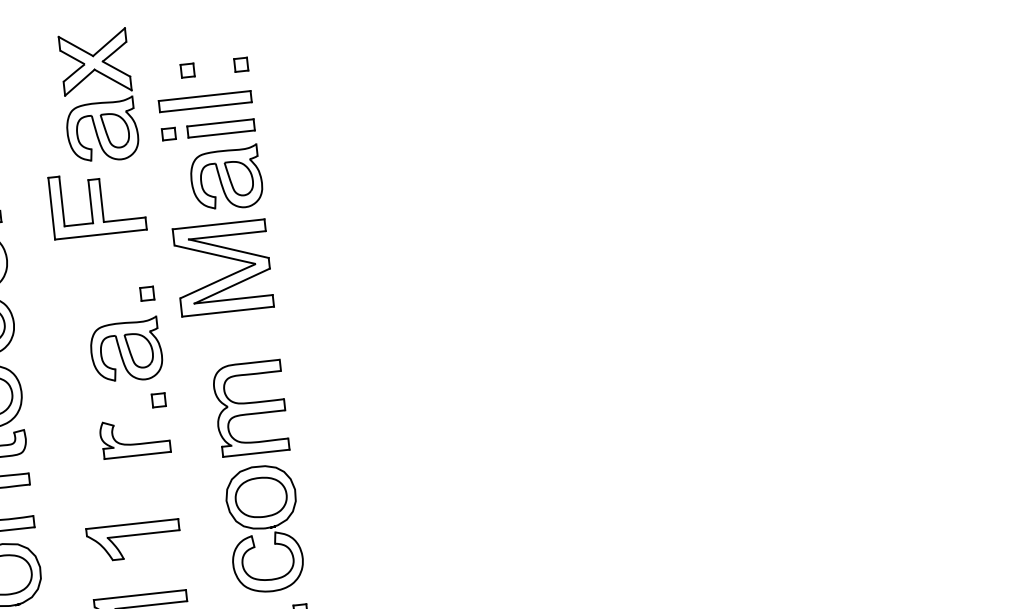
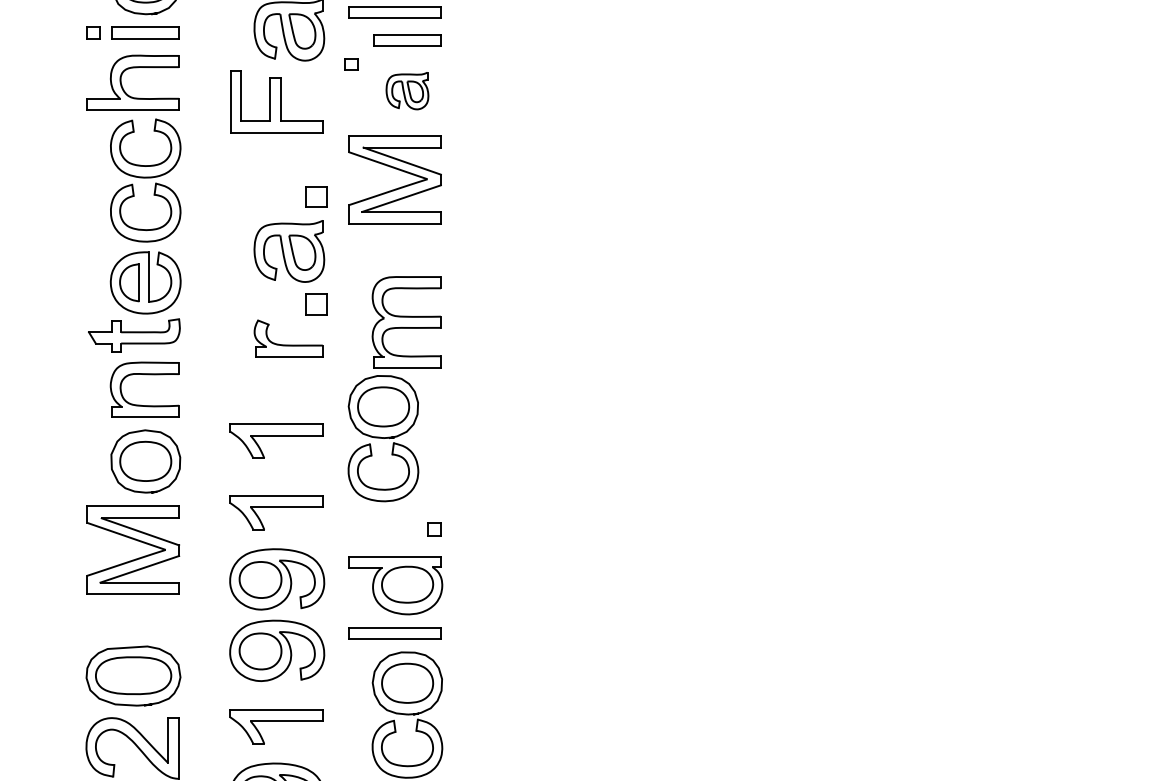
part: (169, 133) -> (351, 64), moved
part: (226, 177) -> (407, 90), size x0.6
part: (147, 294) -> (316, 197), size x1.6
part: (159, 400) -> (316, 304), size x1.6
part: (264, 528) -> (383, 438), moved

